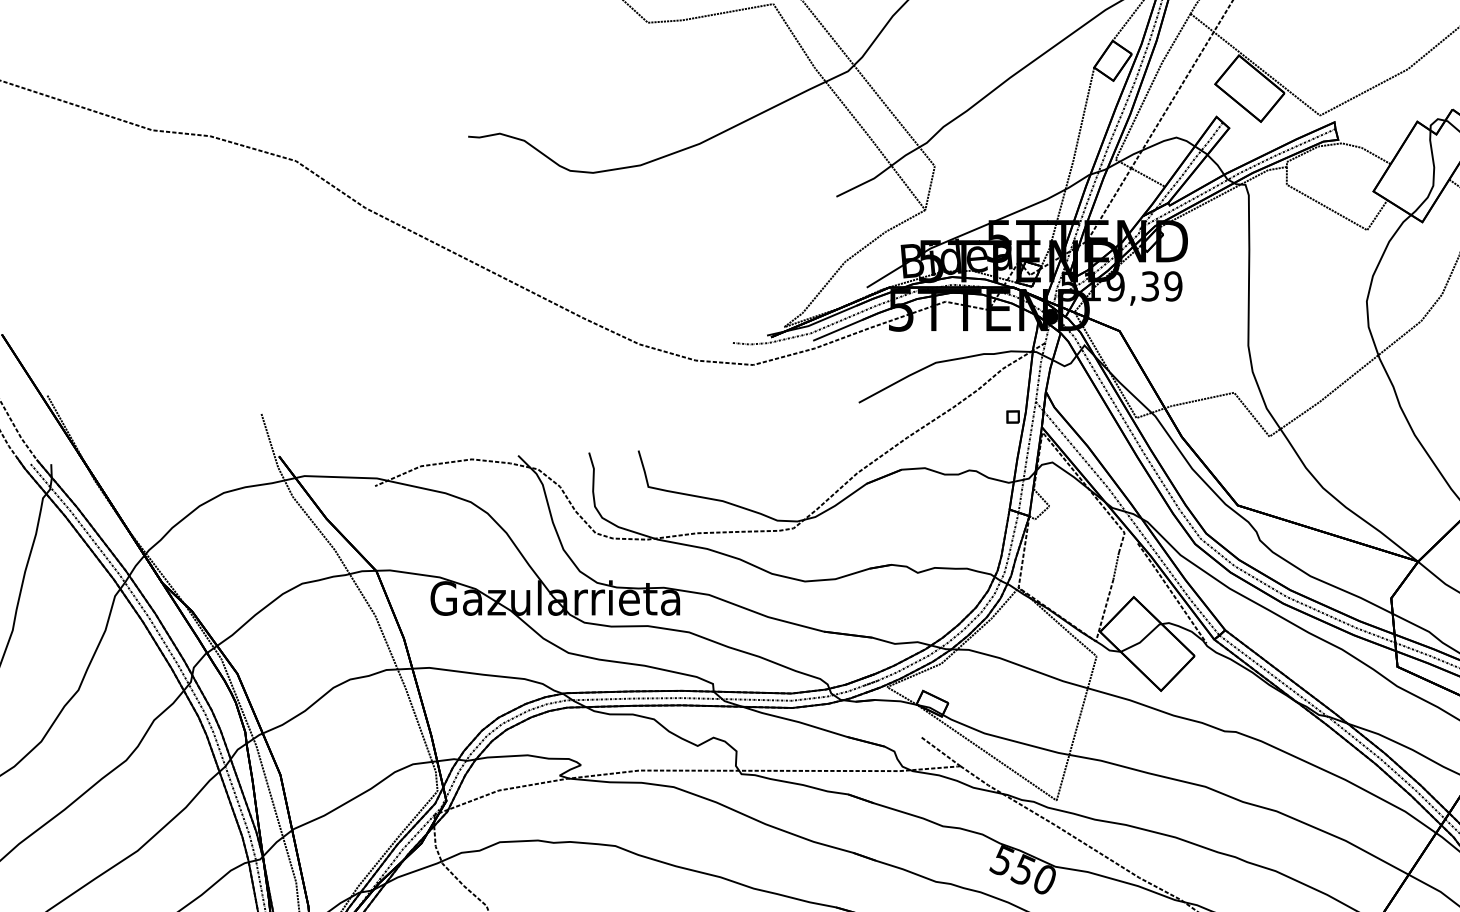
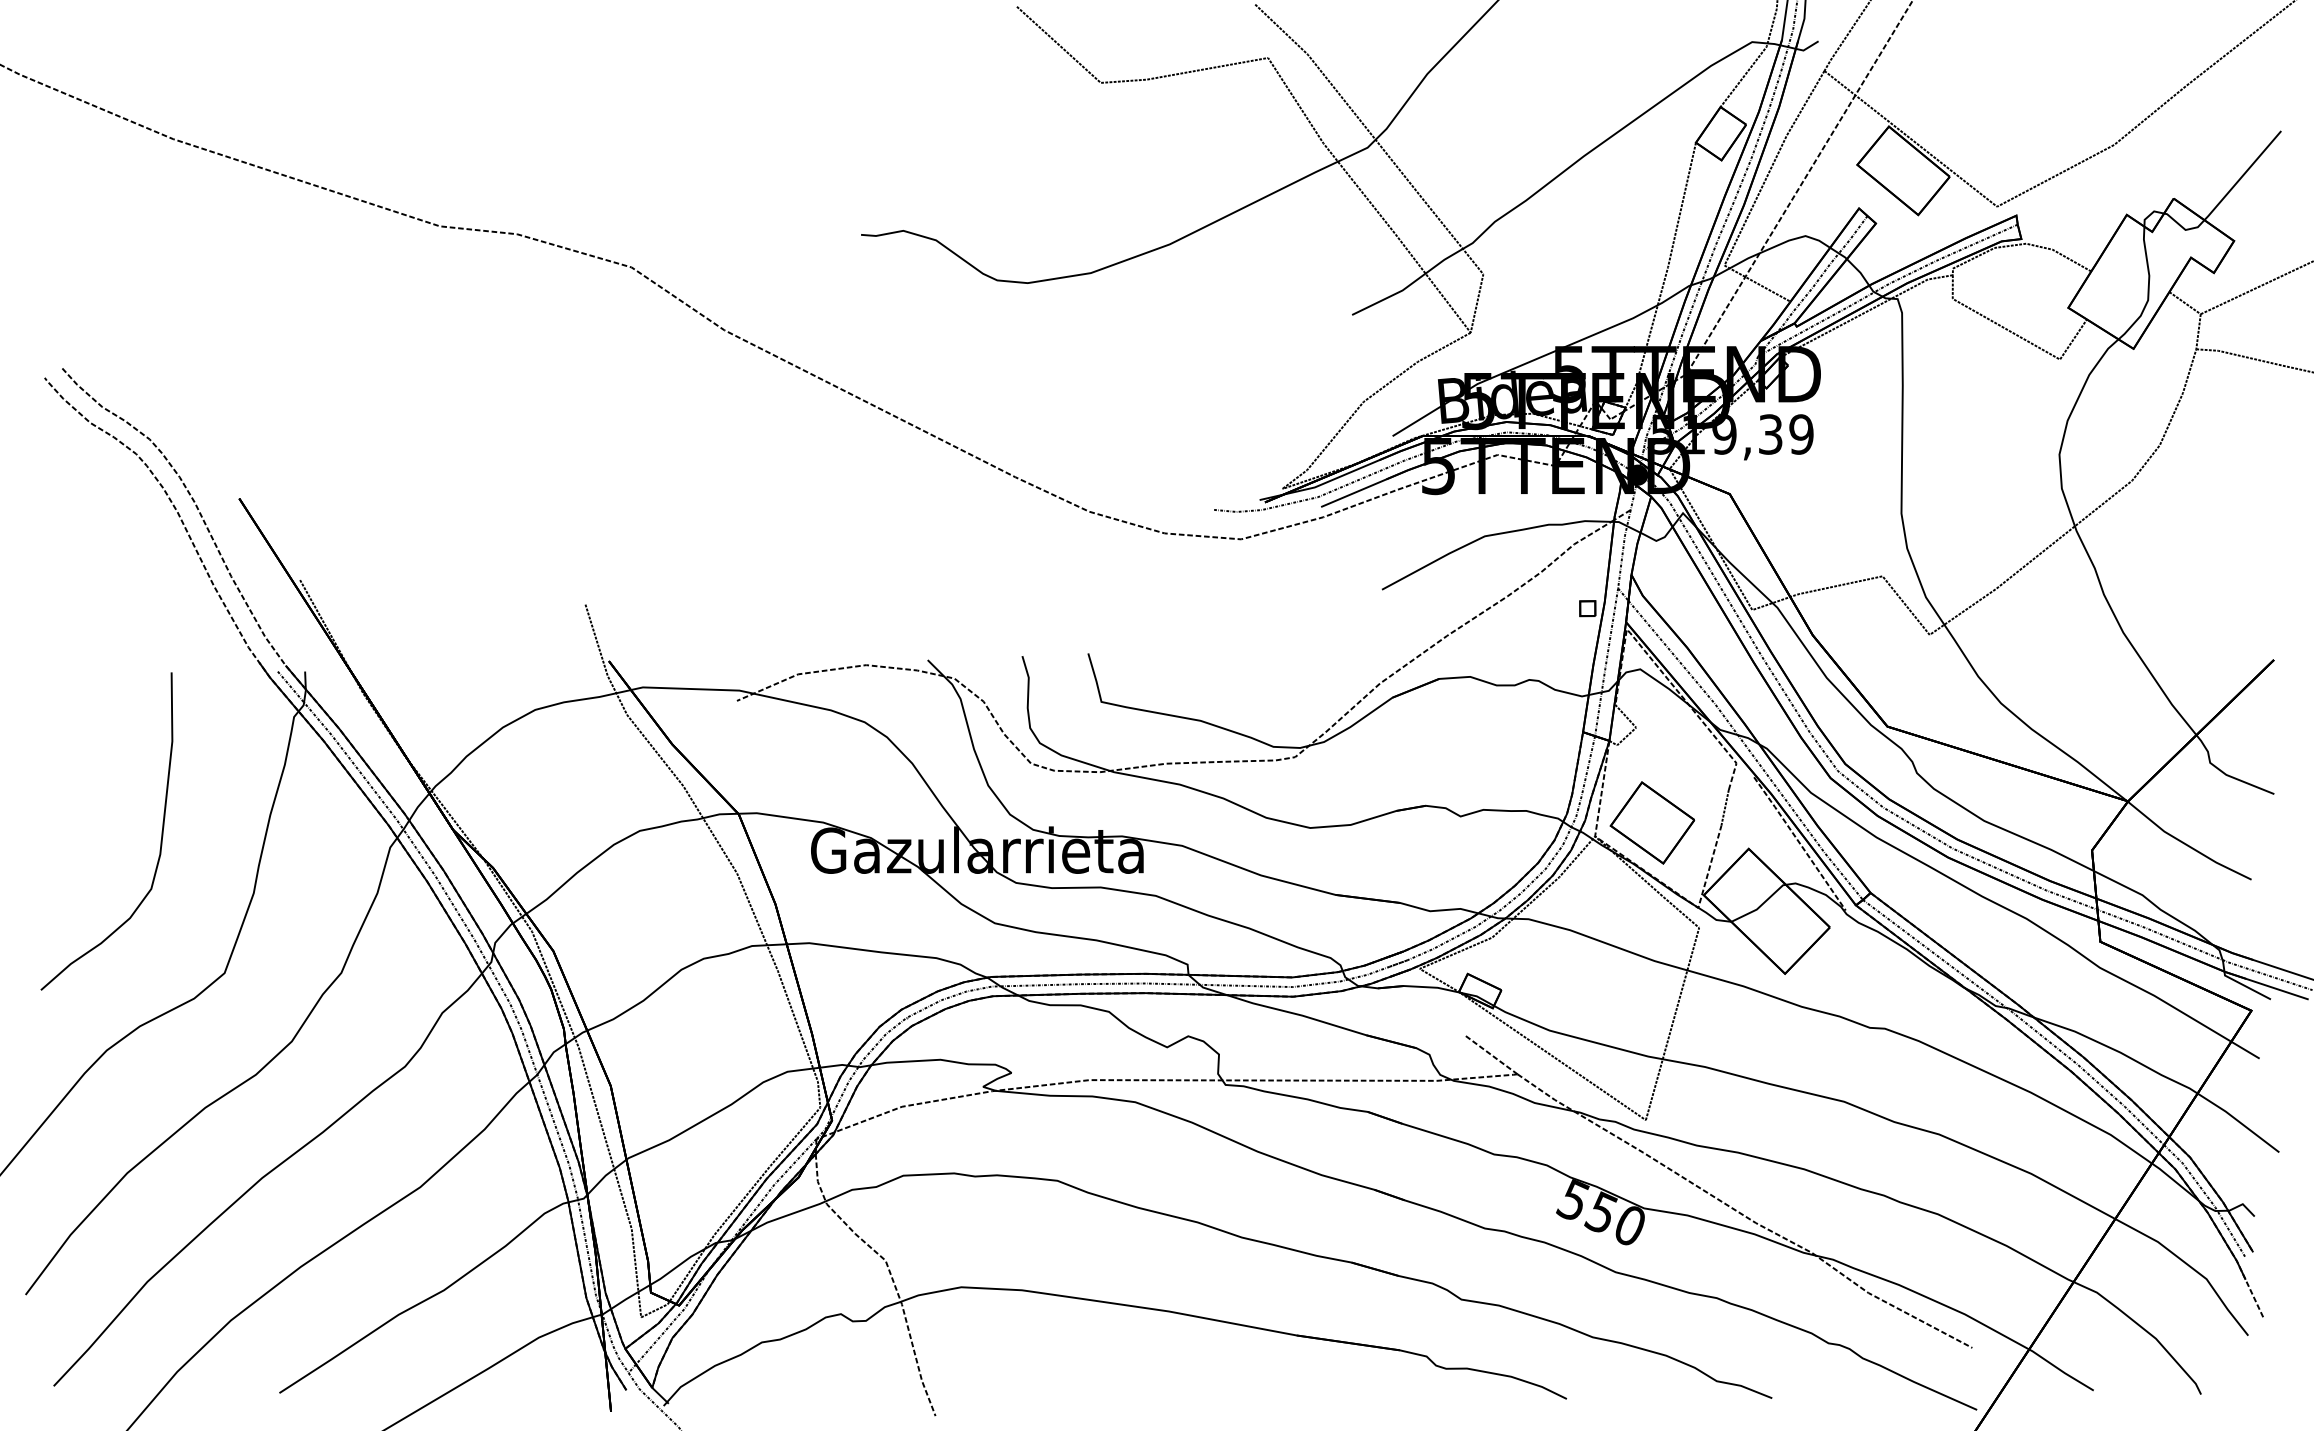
part: (1061, 577) -> (1652, 822), added

